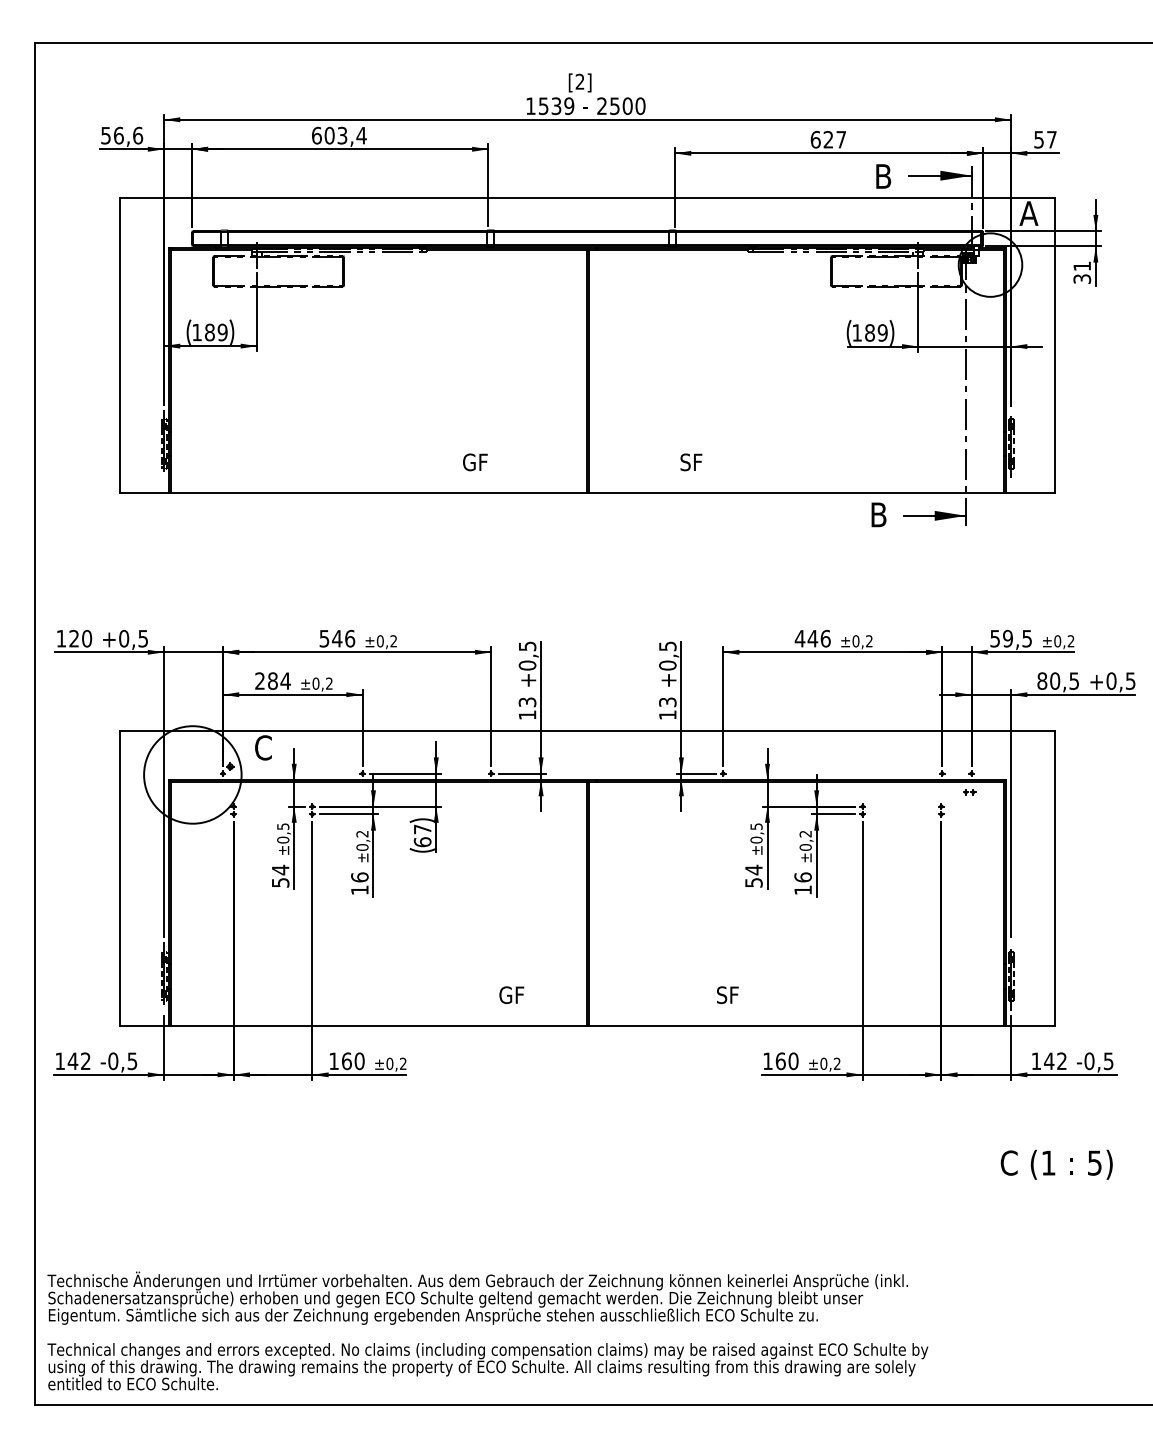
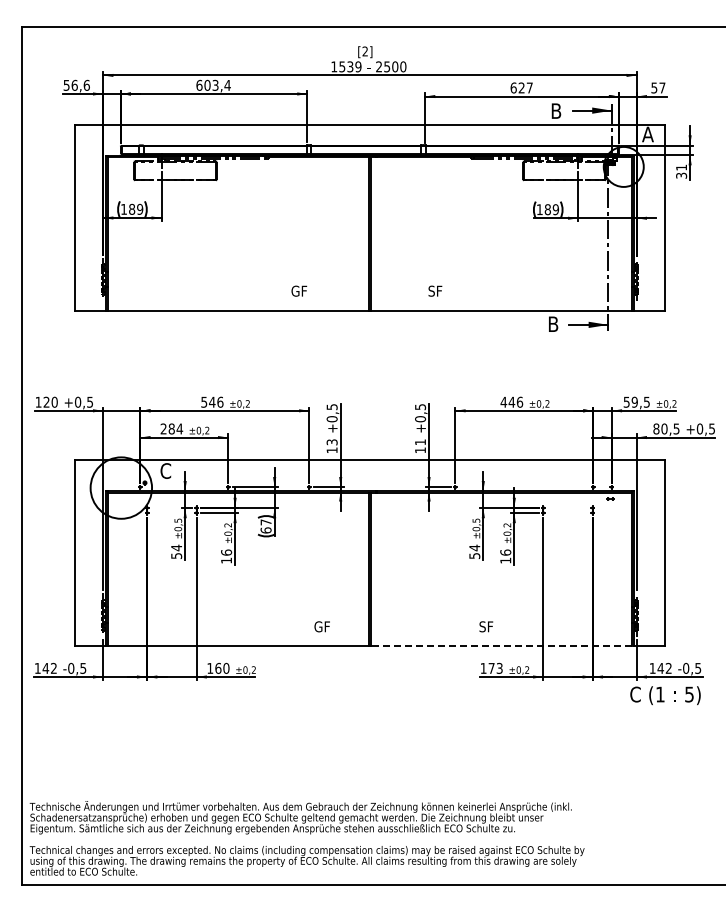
text: (667, 702) -> (420, 442), 13 -> 11
text: (728, 994) -> (486, 626), moved
line: (796, 1026) -> (501, 646), solid -> dashed
text: (786, 1059) -> (495, 667), 160 -> 173
text: (1056, 1164) -> (665, 695), moved

